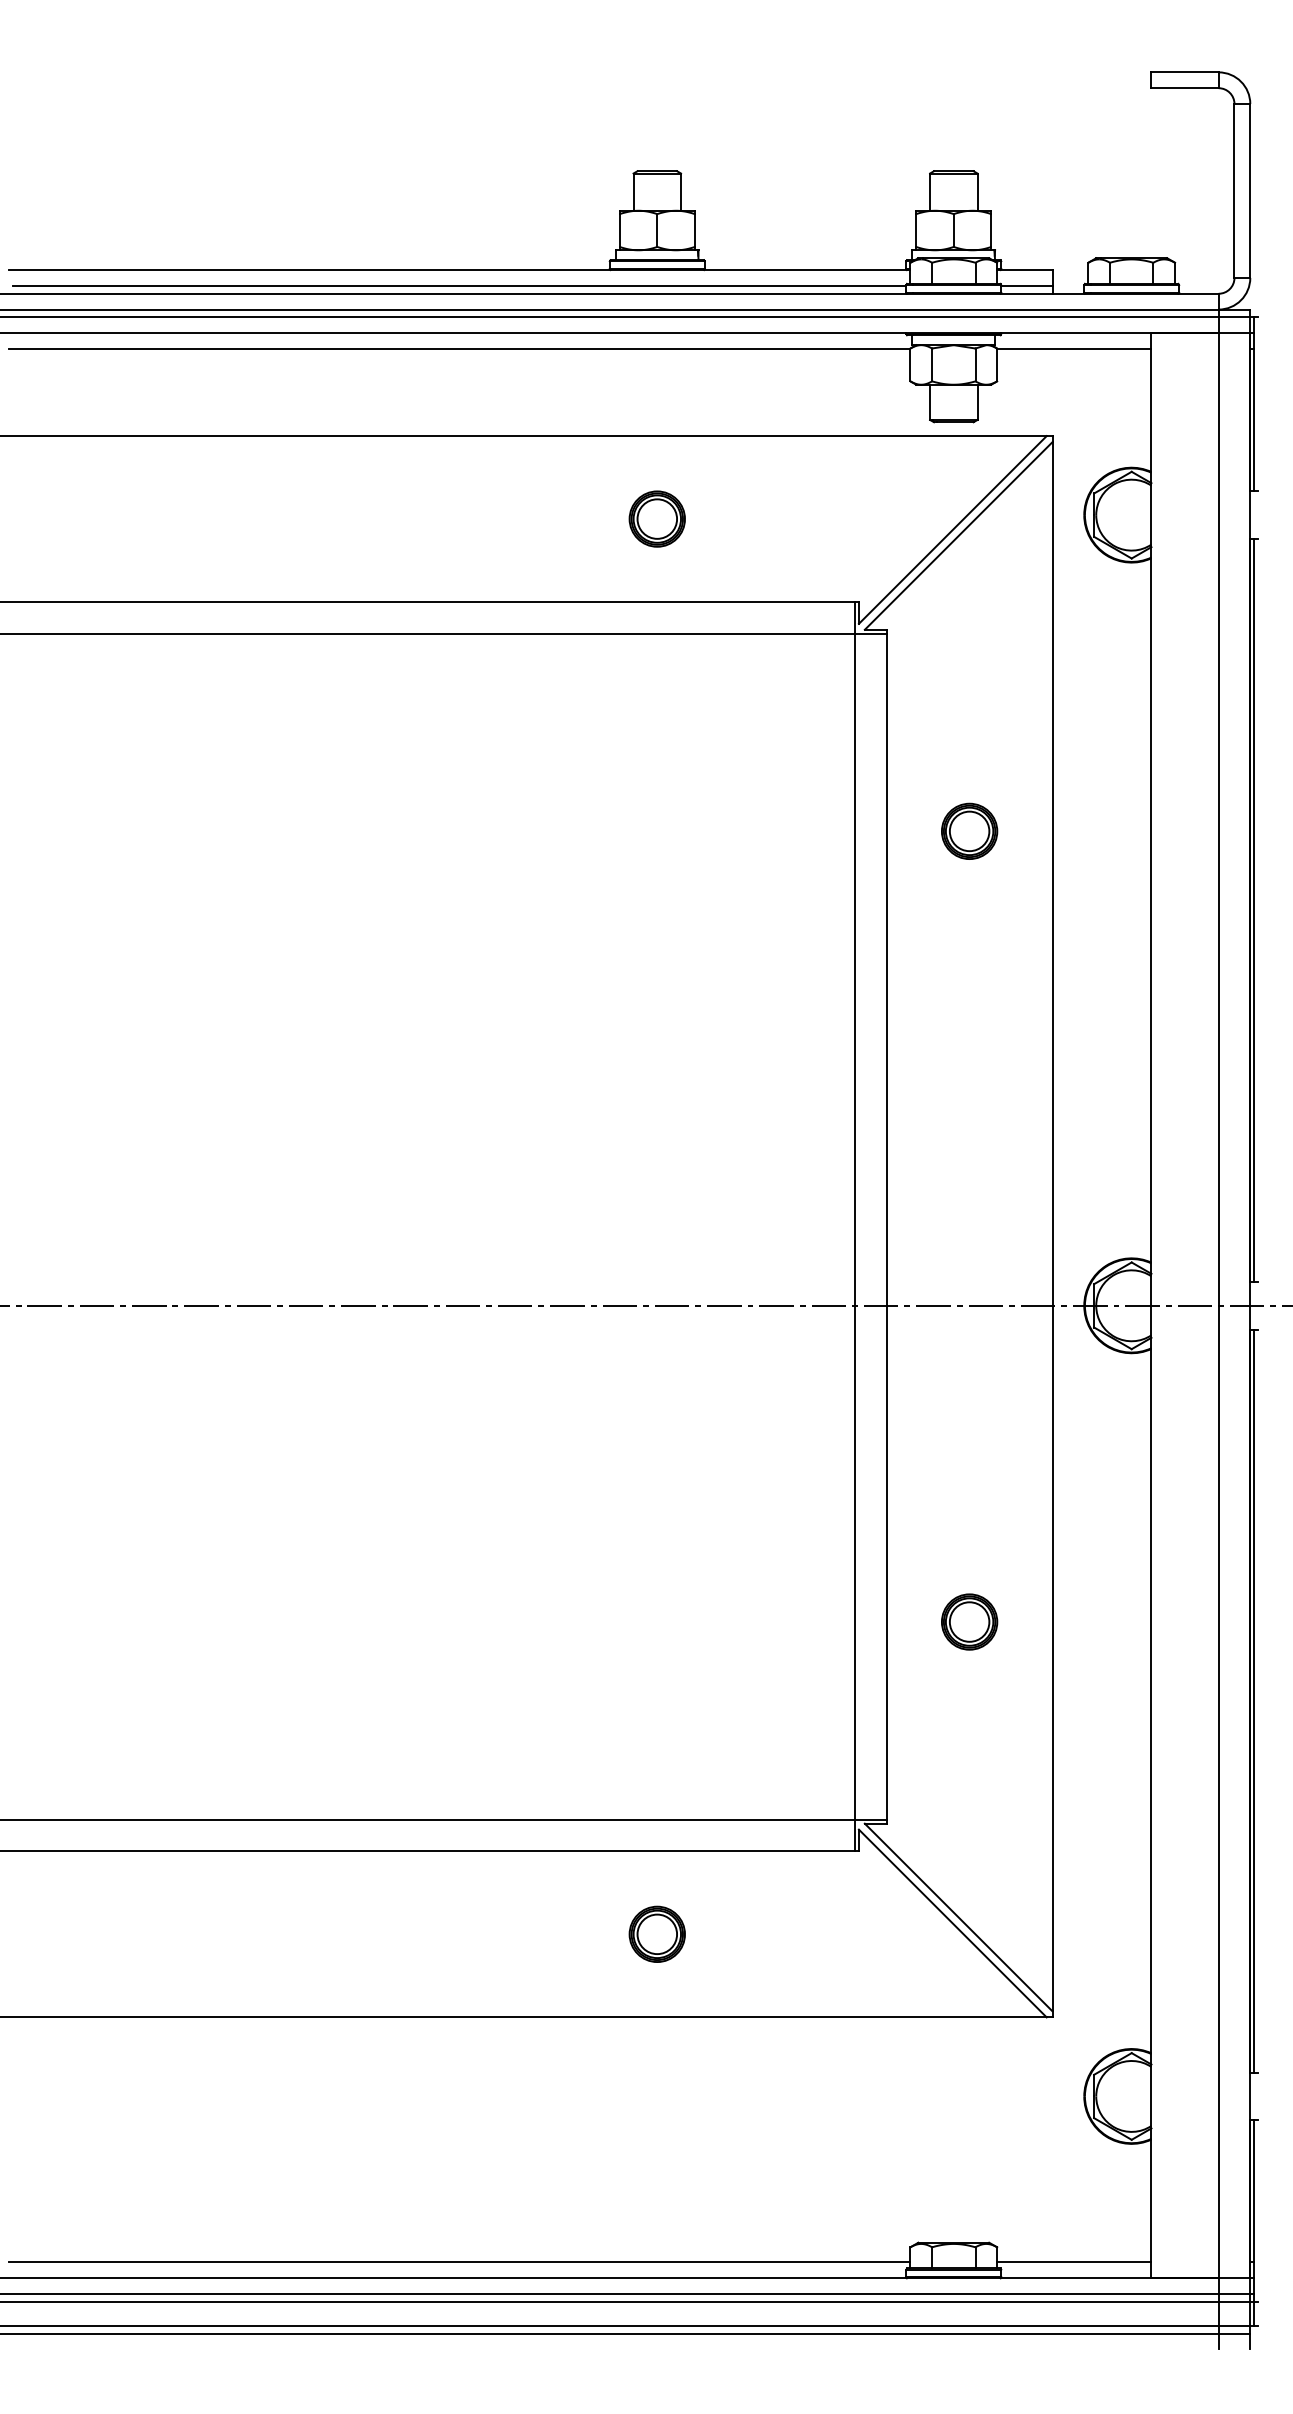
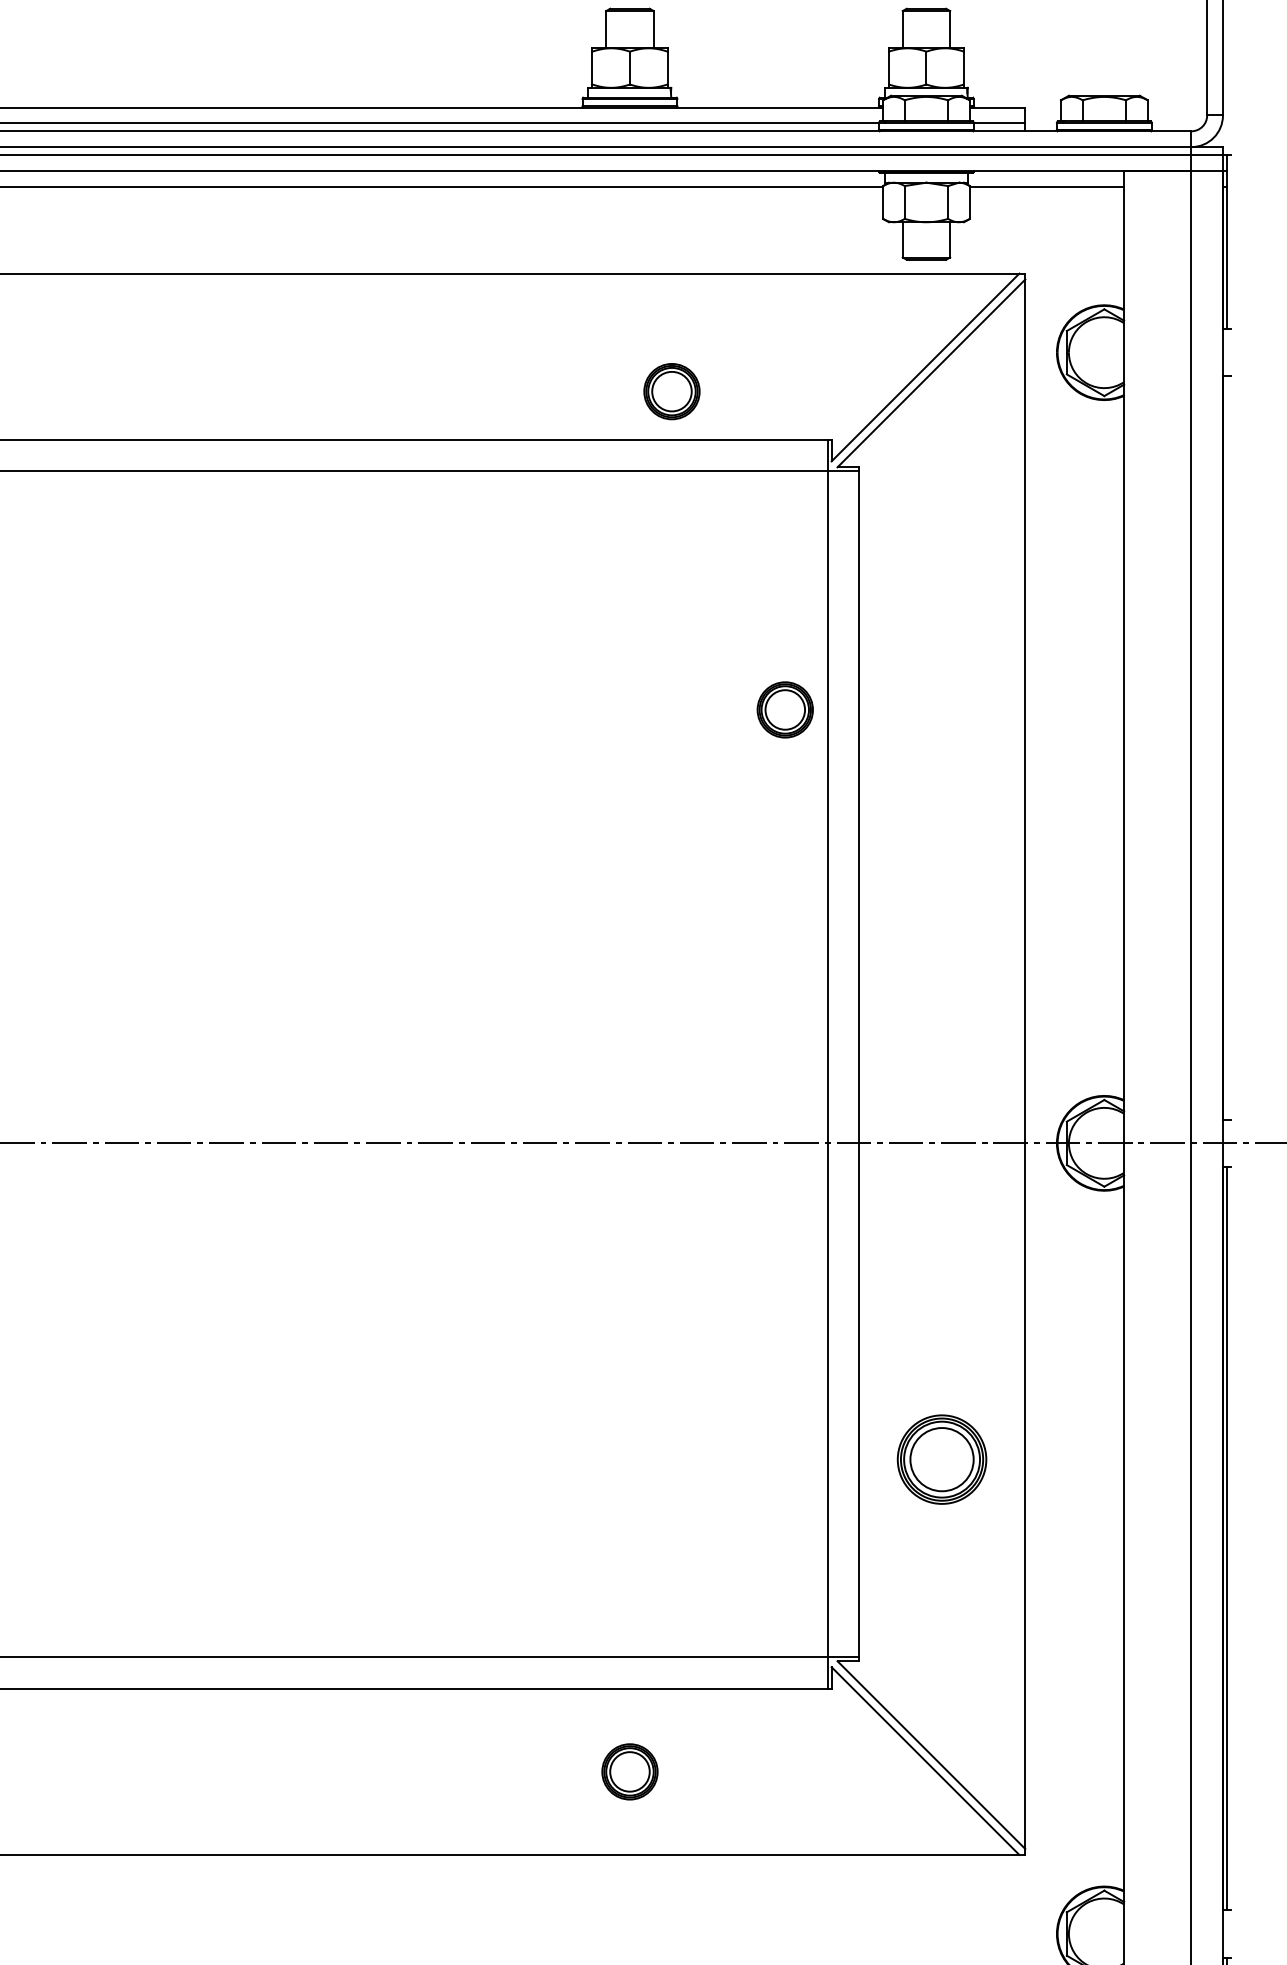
part: (656, 518) -> (671, 391), moved
part: (969, 830) -> (785, 709), moved
line: (1254, 910) -> (1227, 748), removed
part: (969, 1621) -> (942, 1459), size x1.6

